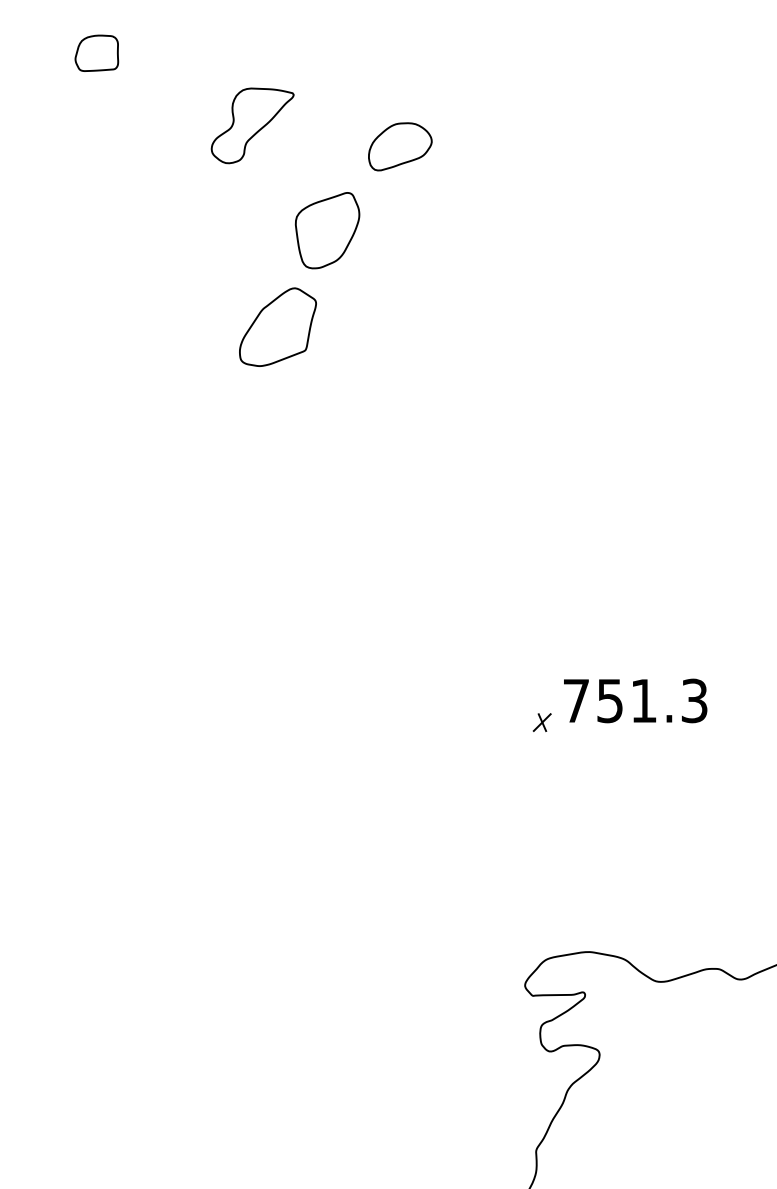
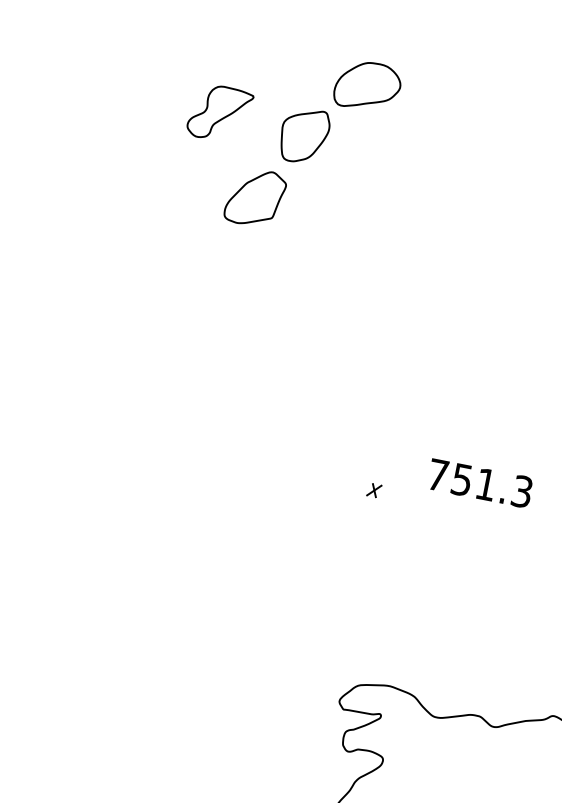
part: (252, 125) -> (219, 113), moved
part: (400, 146) -> (368, 86), size x1.4
text: (635, 700) -> (480, 483), moved
part: (541, 722) -> (373, 490), moved

